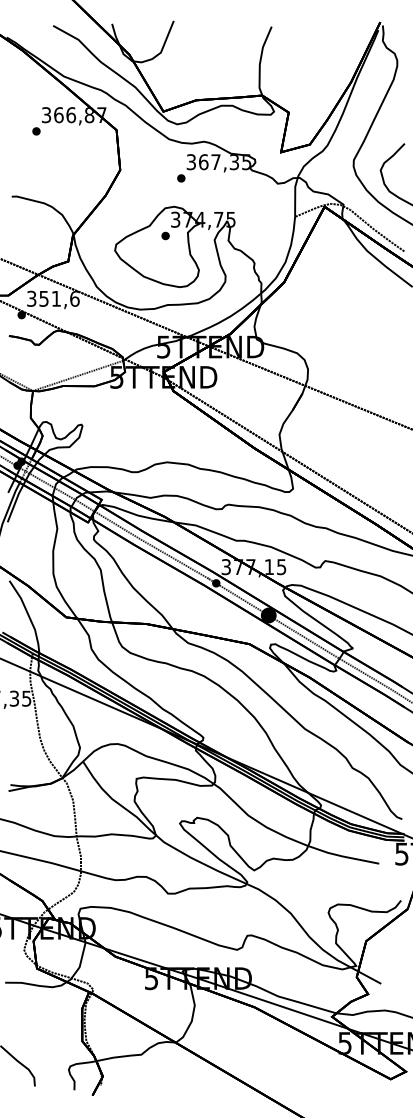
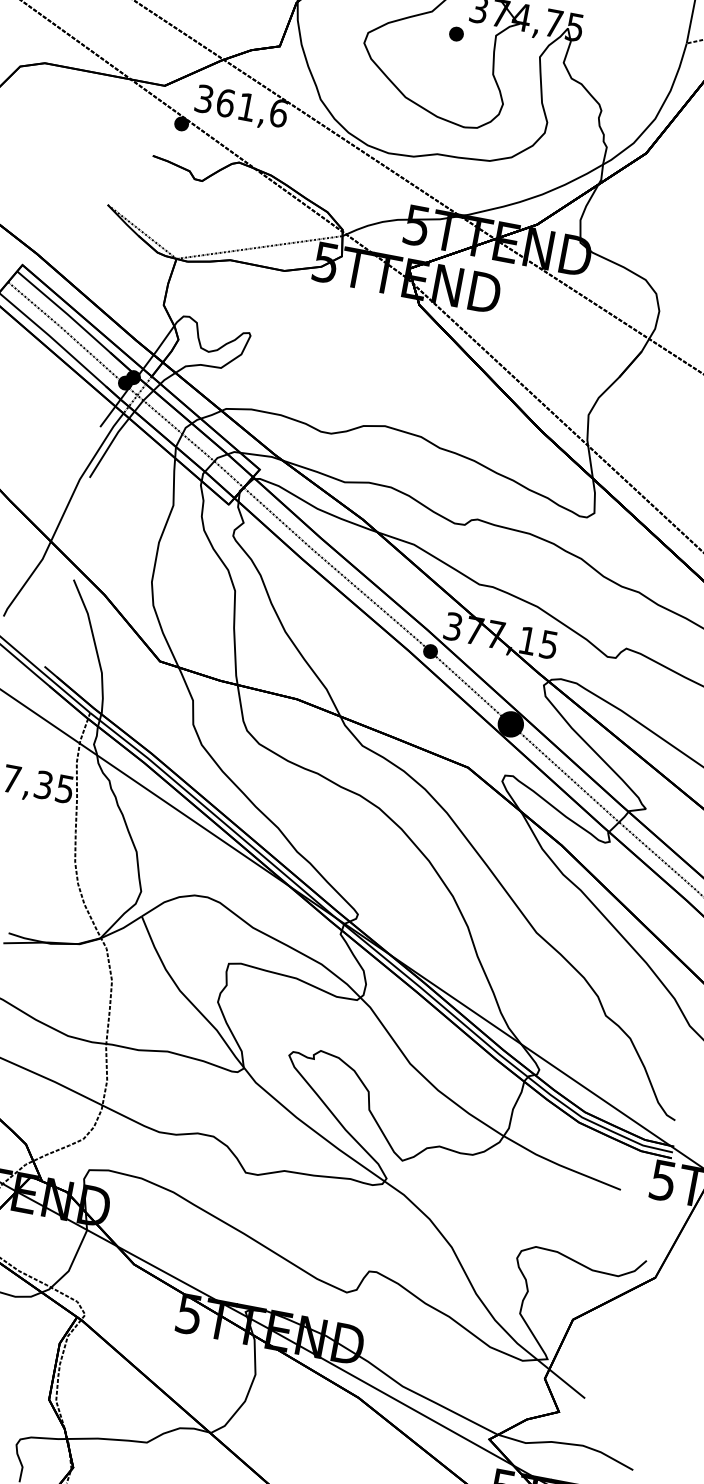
text: (43, 298) -> (224, 102), 351,6 -> 361,6

